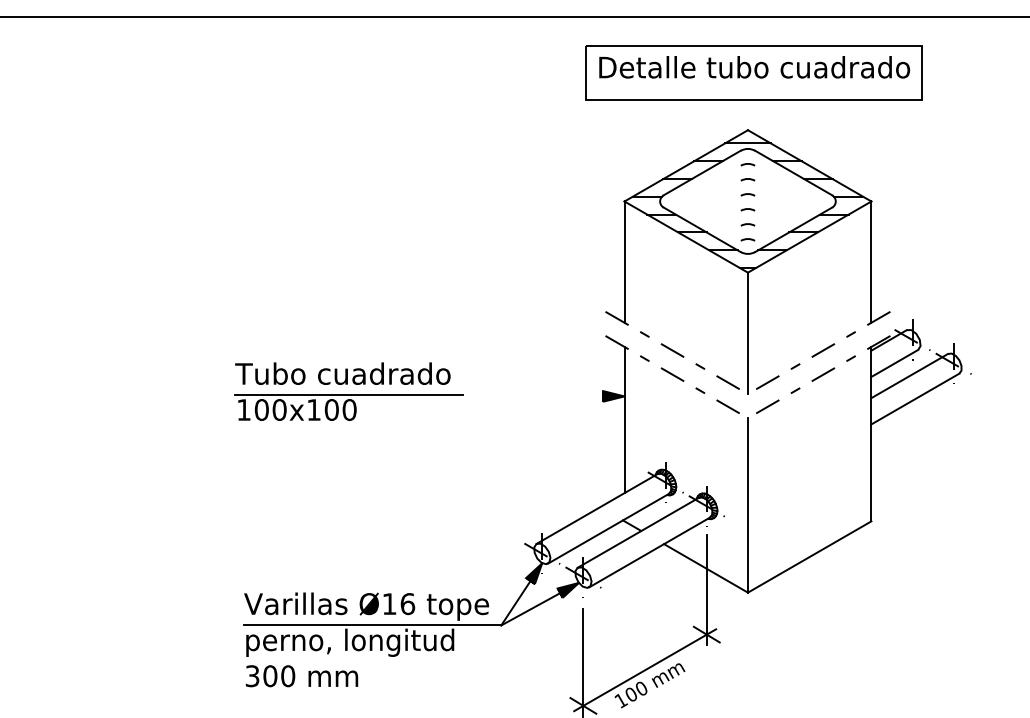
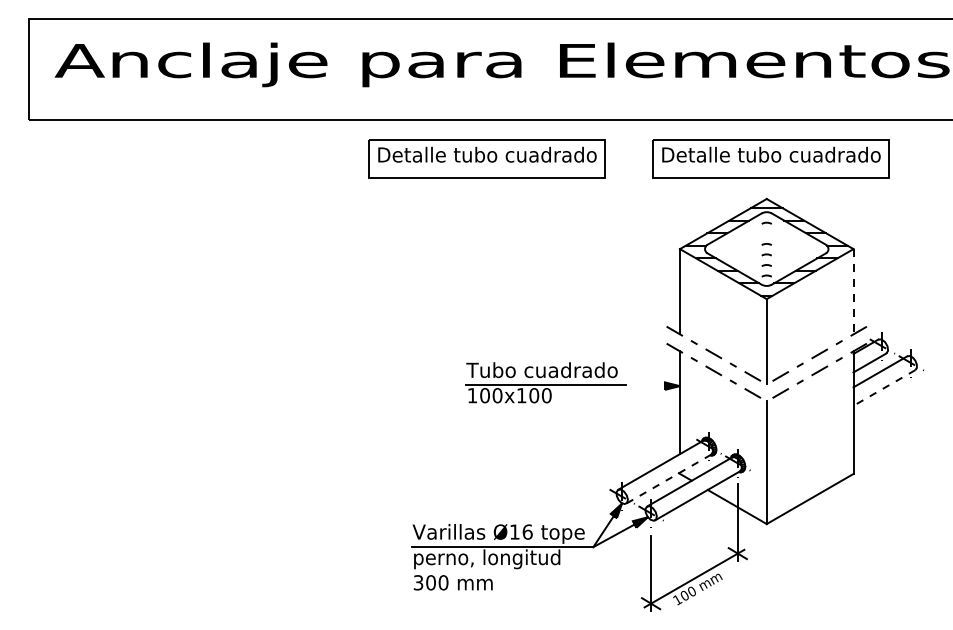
part: (349, 72) -> (486, 158), added
arc: (747, 179) -> (766, 233), removed
line: (871, 261) -> (853, 291), solid -> dashed
part: (347, 391) -> (545, 382), moved
line: (915, 398) -> (884, 387), solid -> dashed
line: (608, 529) -> (668, 479), solid -> dashed

